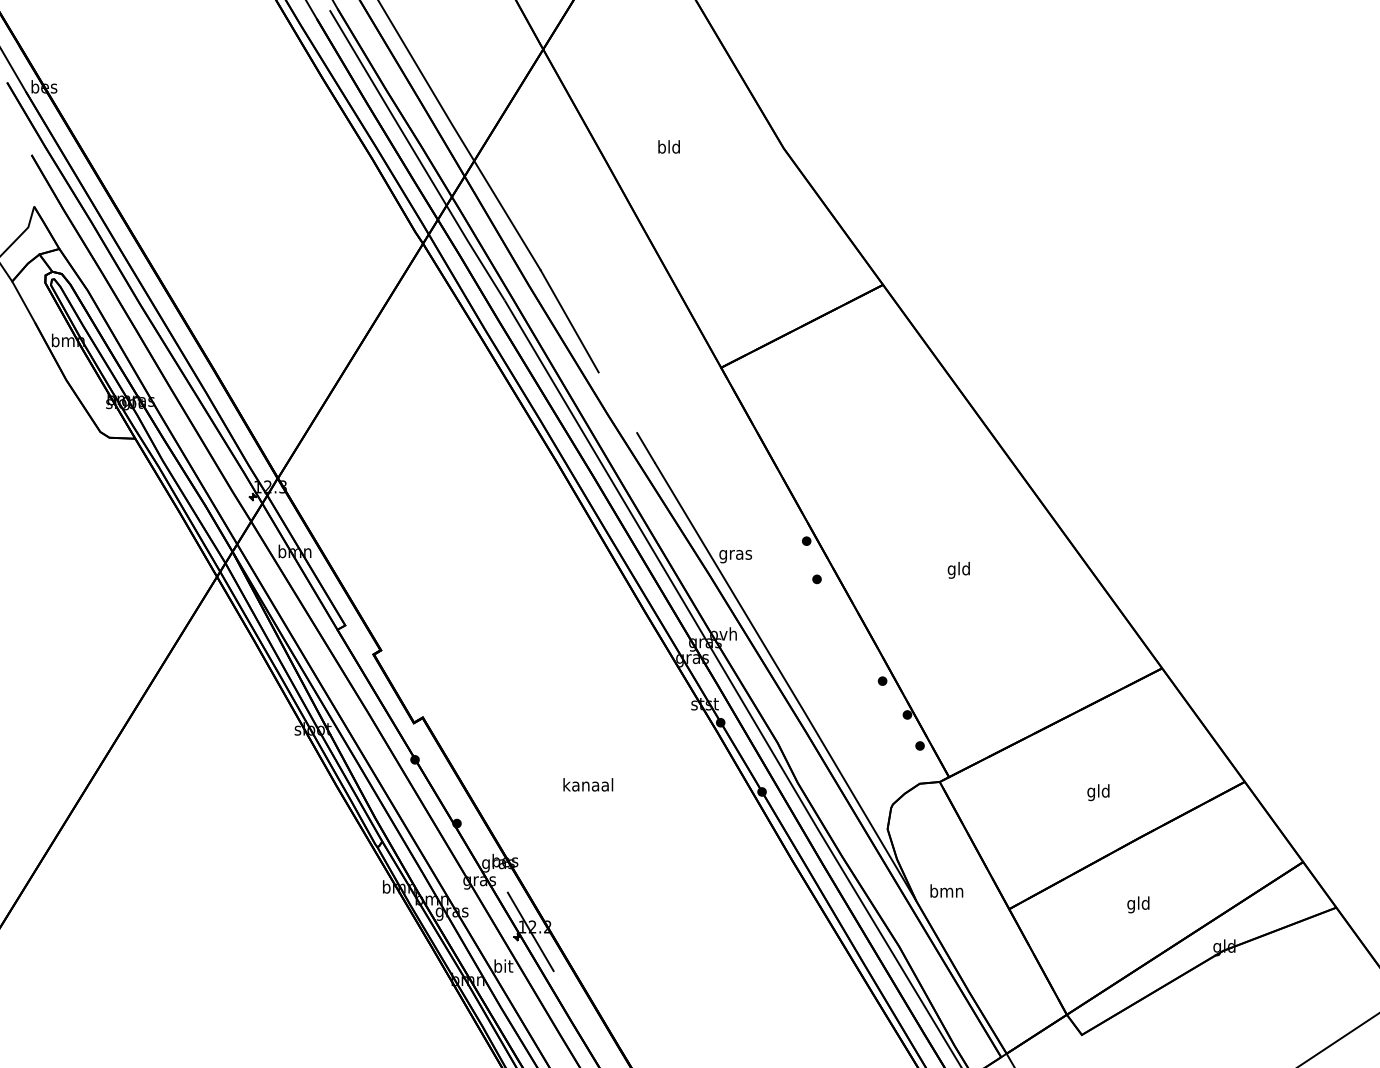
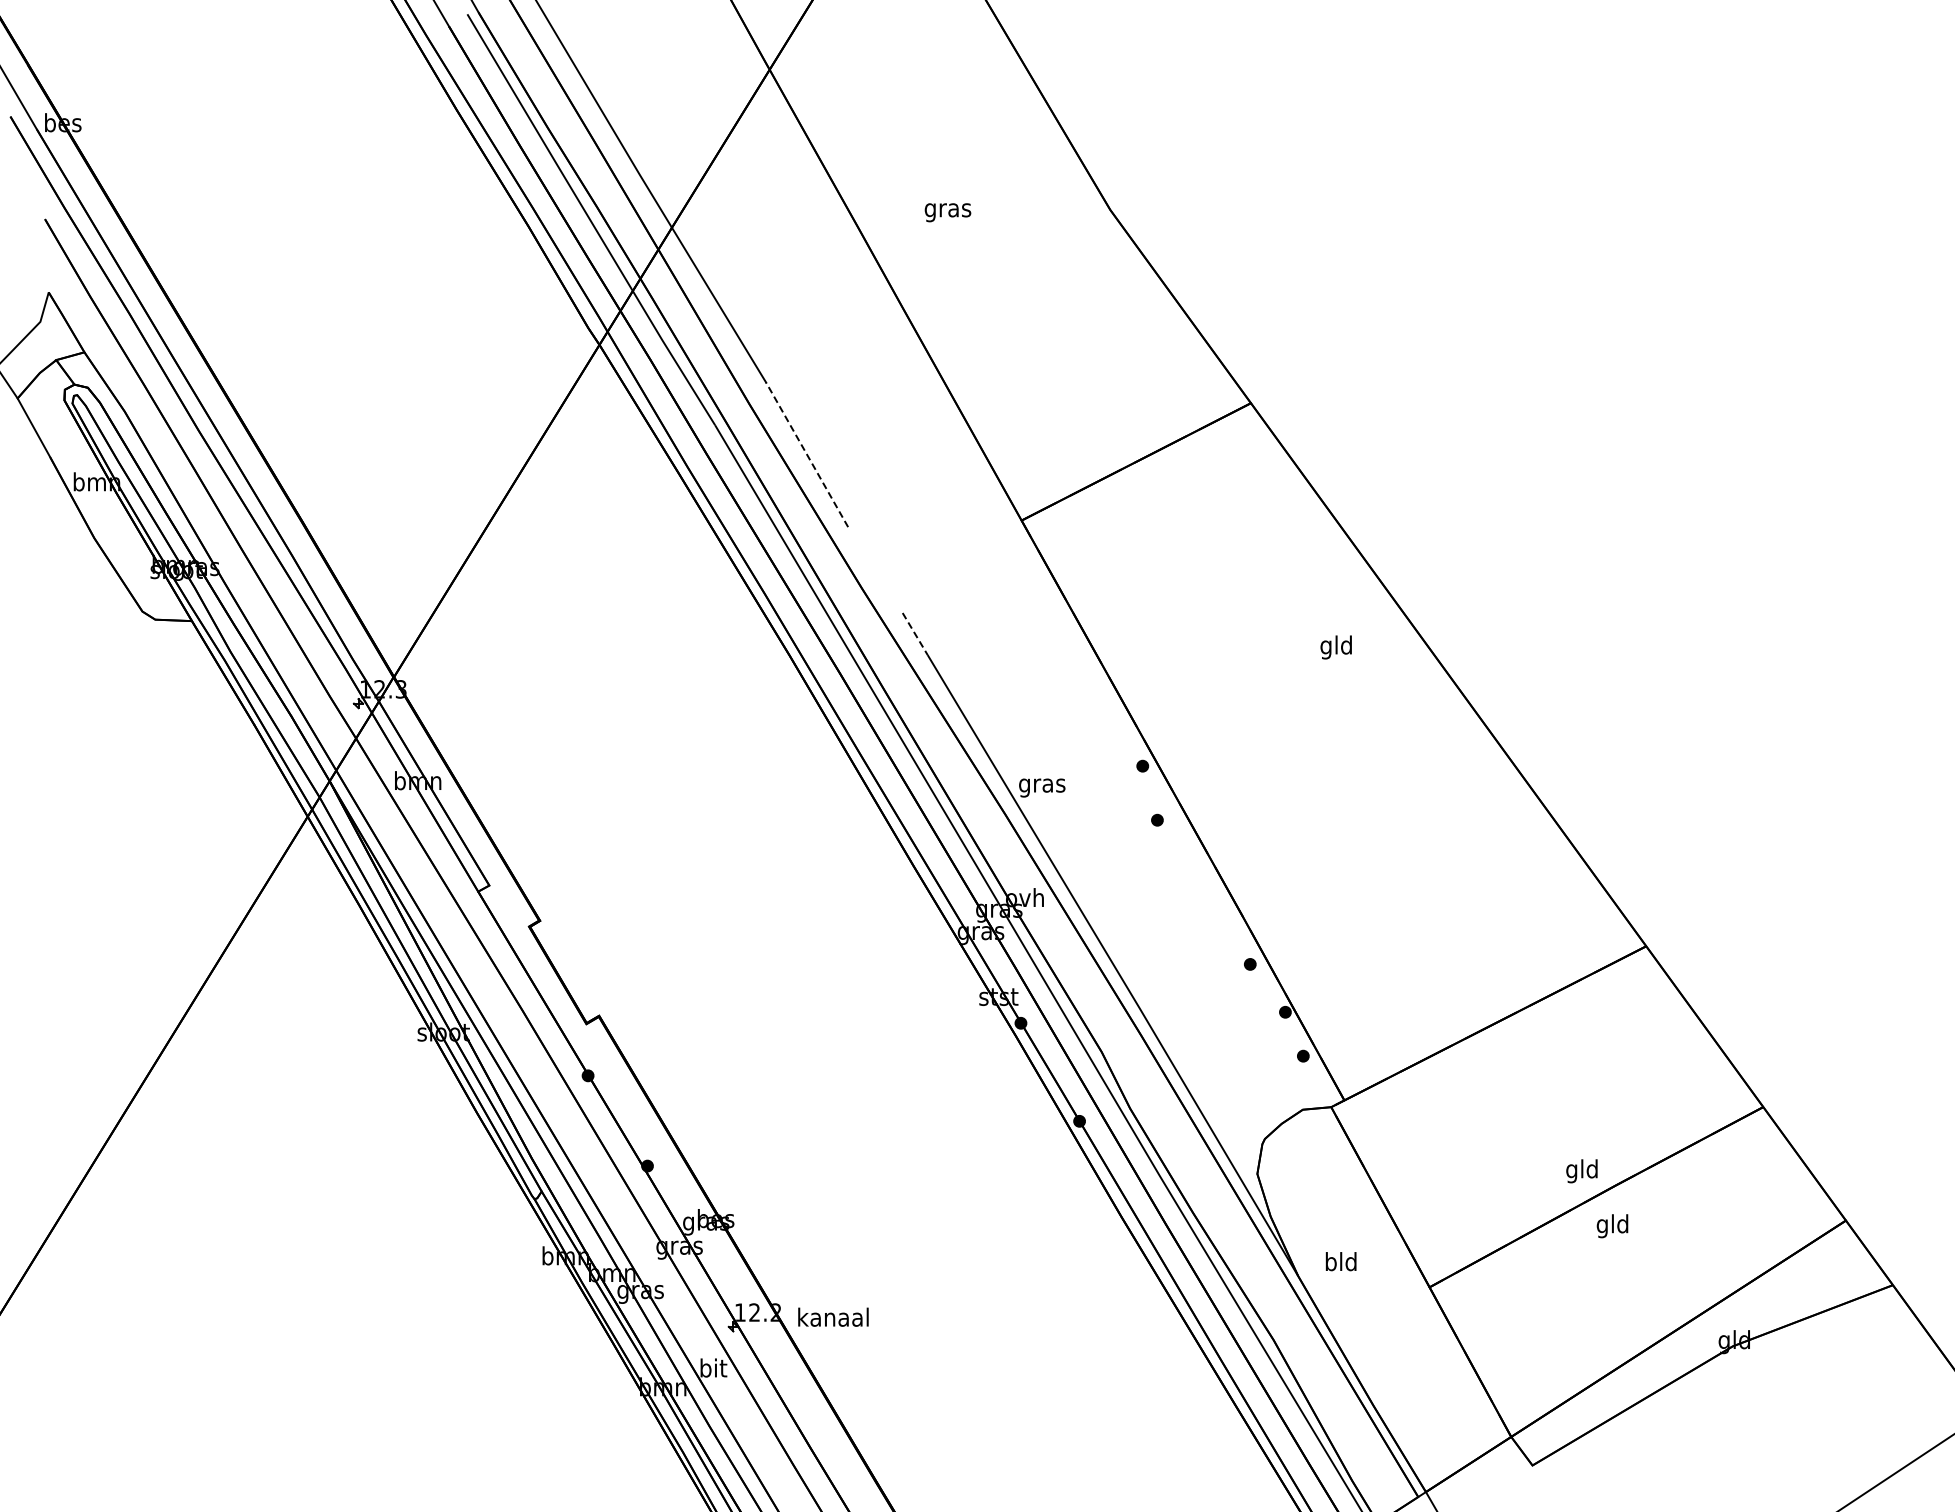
text: (668, 148) -> (947, 210), bld -> gras
line: (569, 321) -> (806, 454), solid -> dashed
line: (646, 448) -> (915, 634), solid -> dashed
text: (958, 570) -> (1335, 647), moved
text: (588, 784) -> (833, 1316), moved
text: (1098, 792) -> (1581, 1171), moved
text: (947, 890) -> (1341, 1261), bmn -> bld
text: (1138, 905) -> (1612, 1226), moved
line: (530, 931) -> (751, 1319), removed

